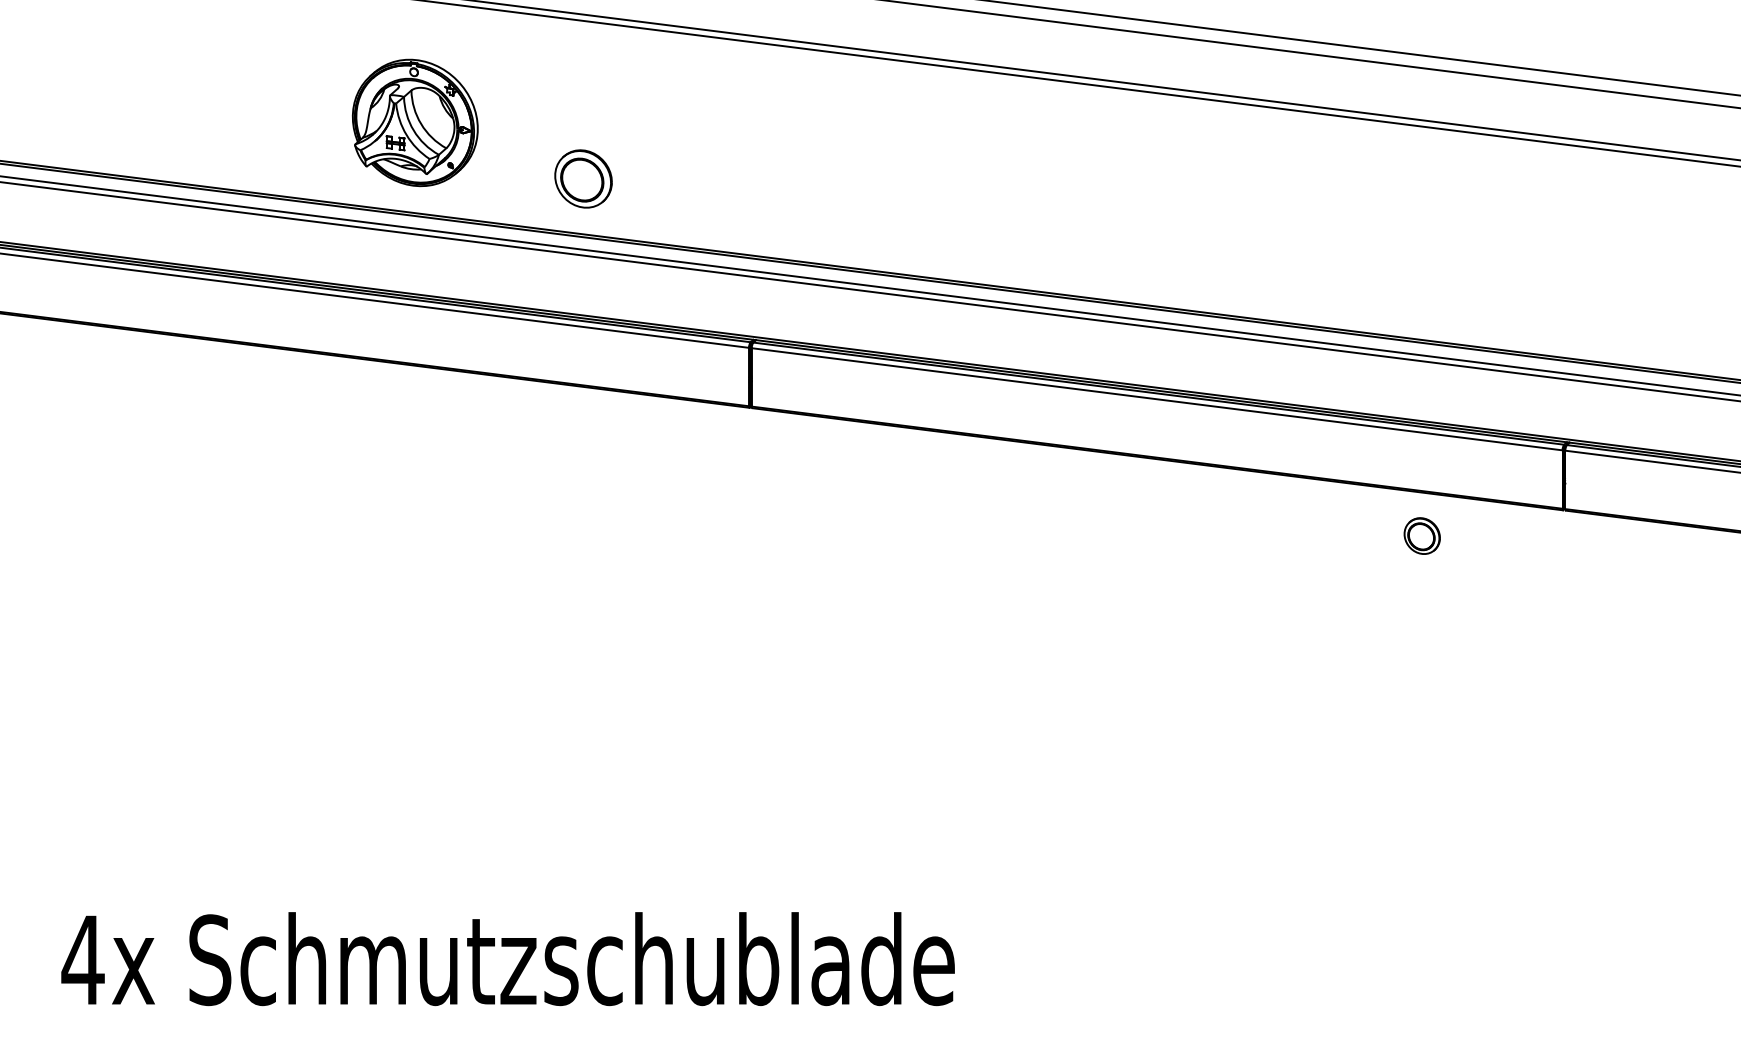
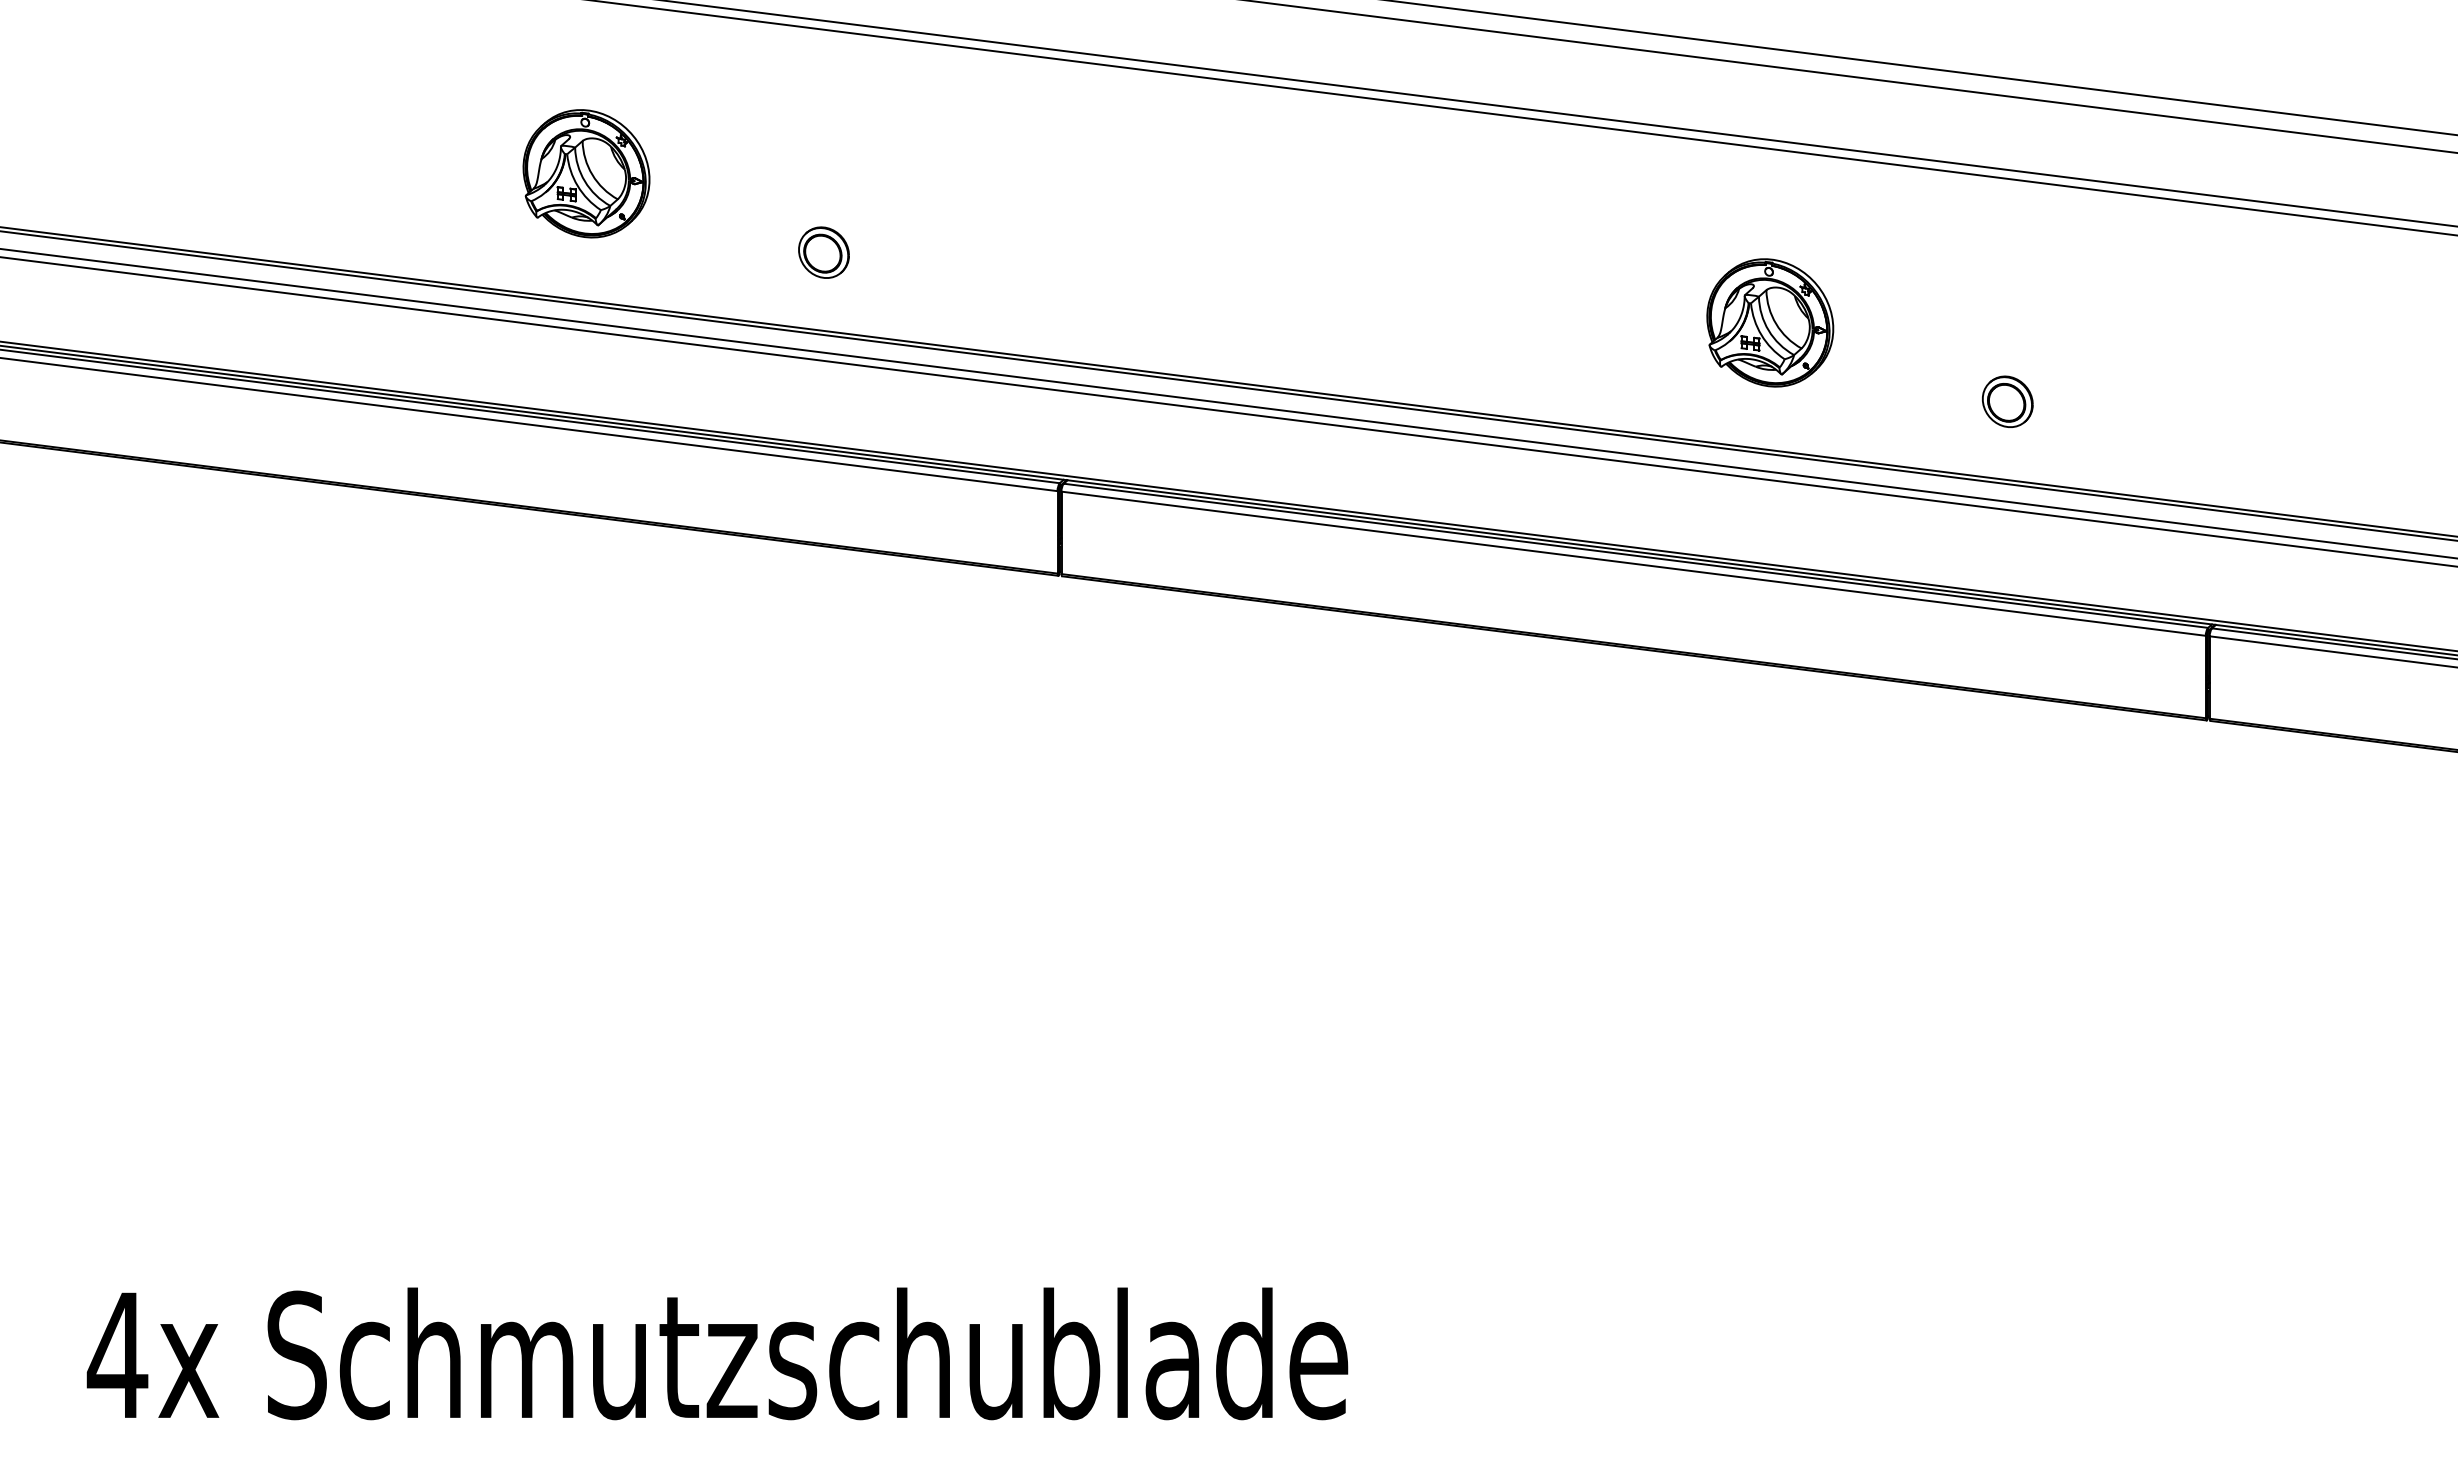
part: (415, 122) -> (586, 173), size x0.71
part: (583, 178) -> (823, 252), size x0.62
part: (1254, 228) -> (1770, 322), added
part: (1422, 535) -> (2007, 401), moved

